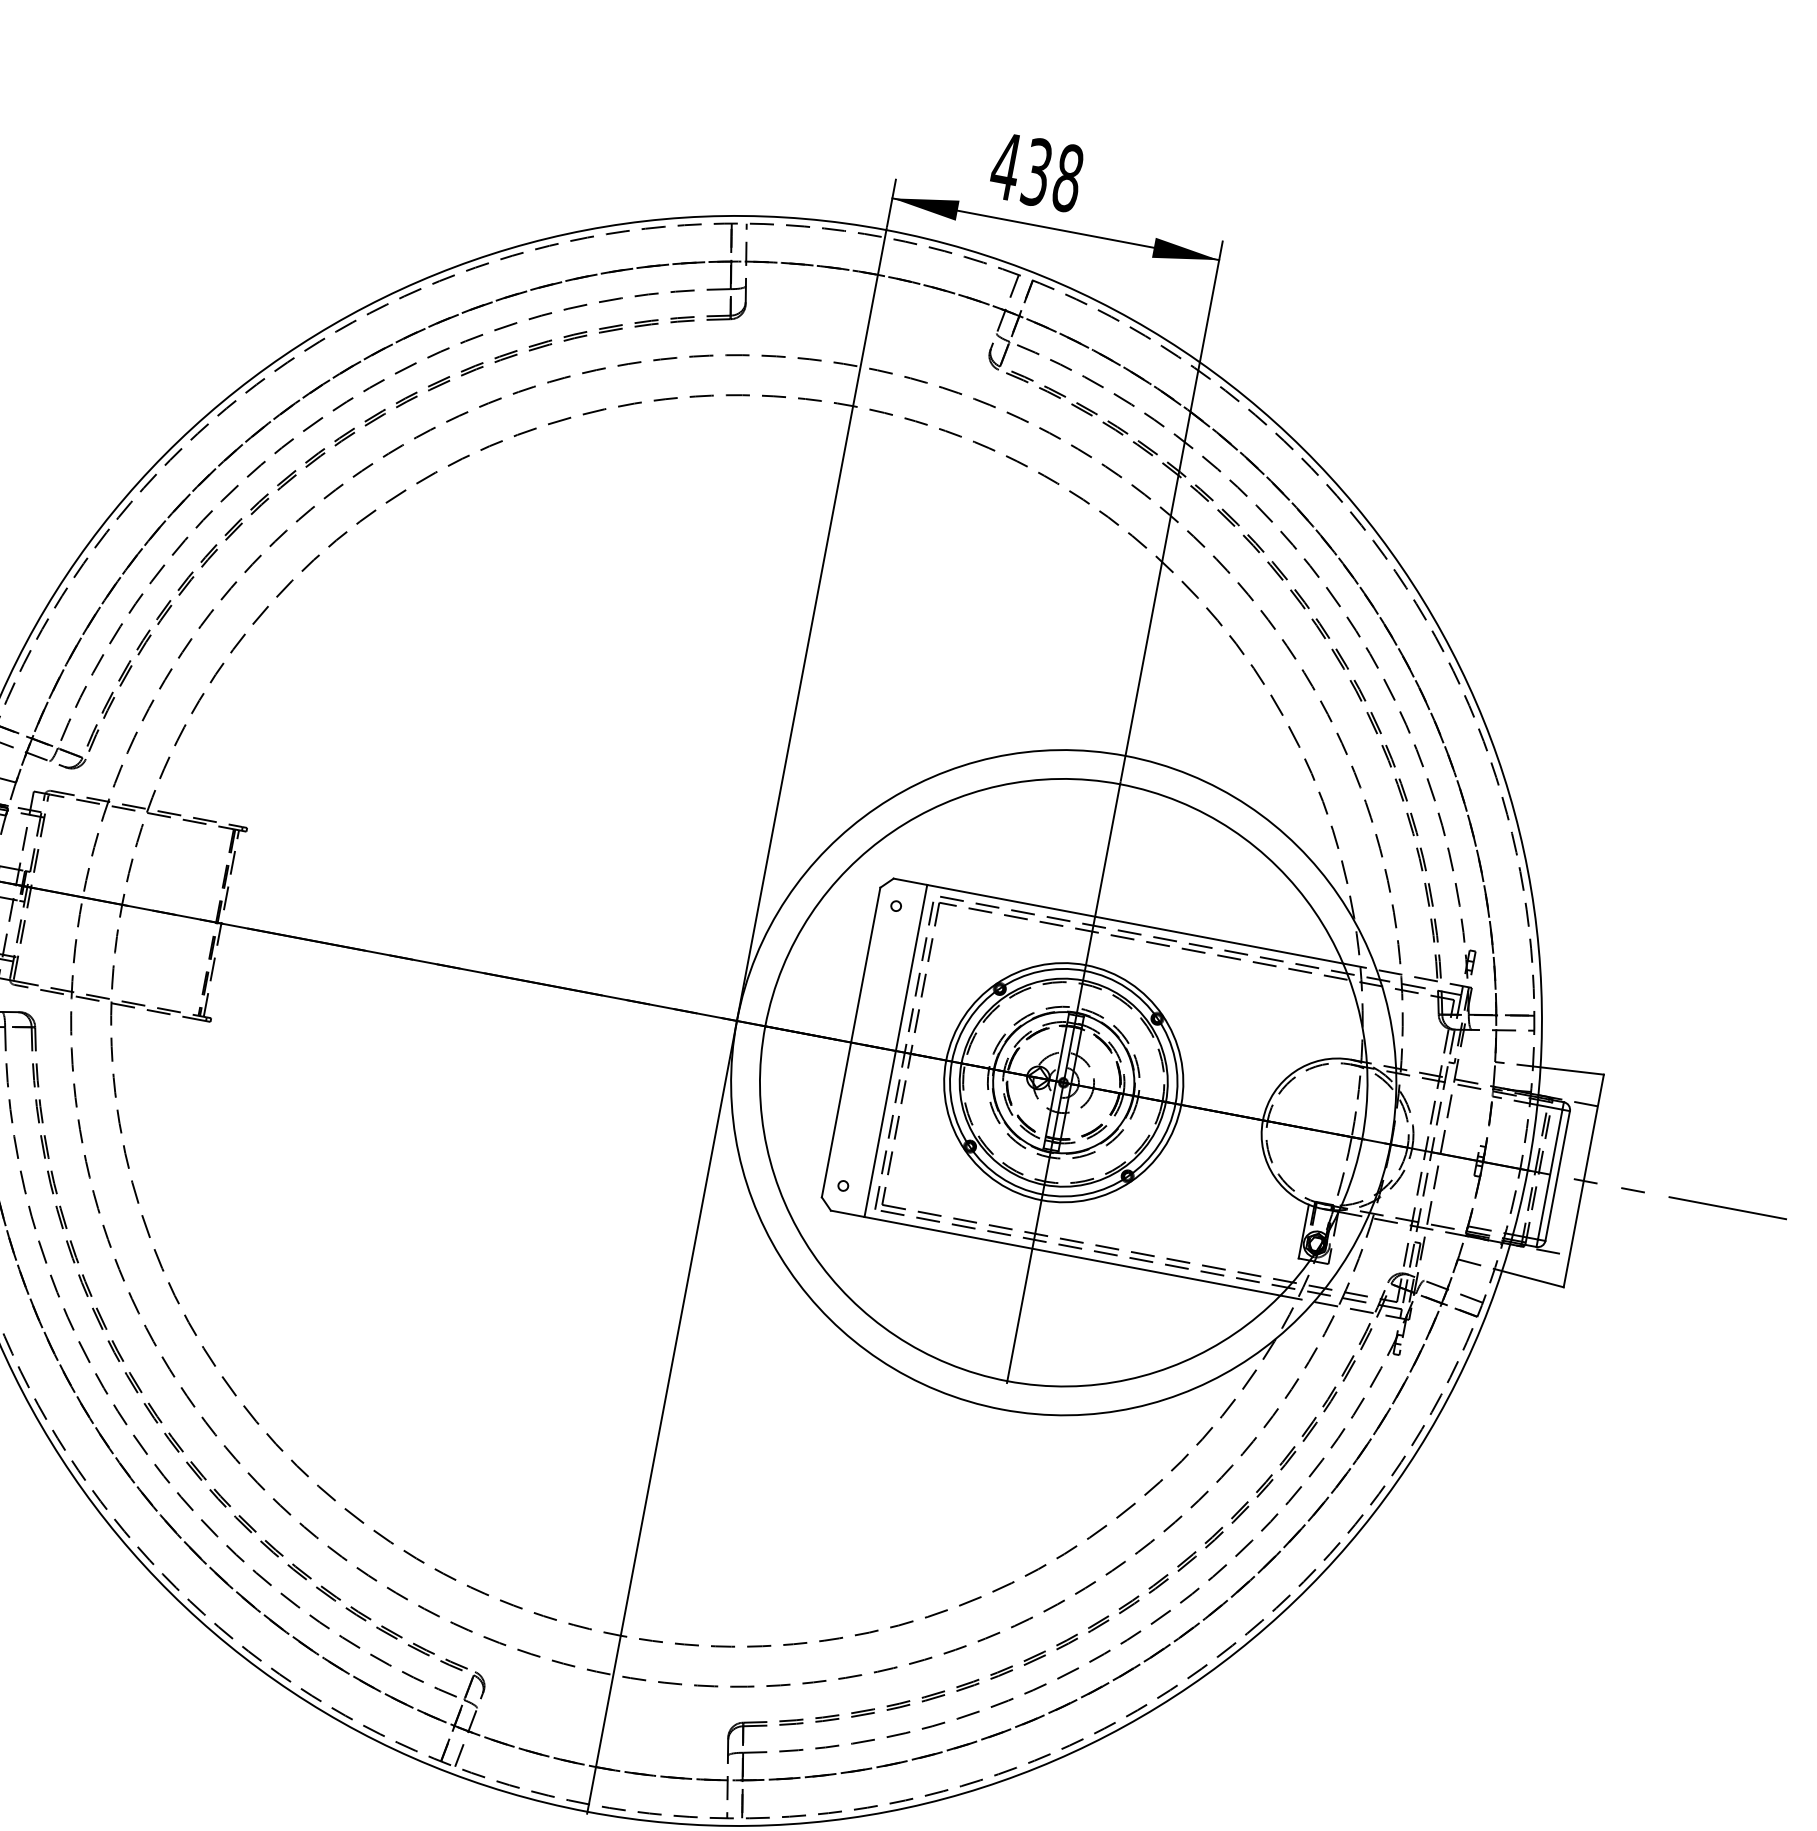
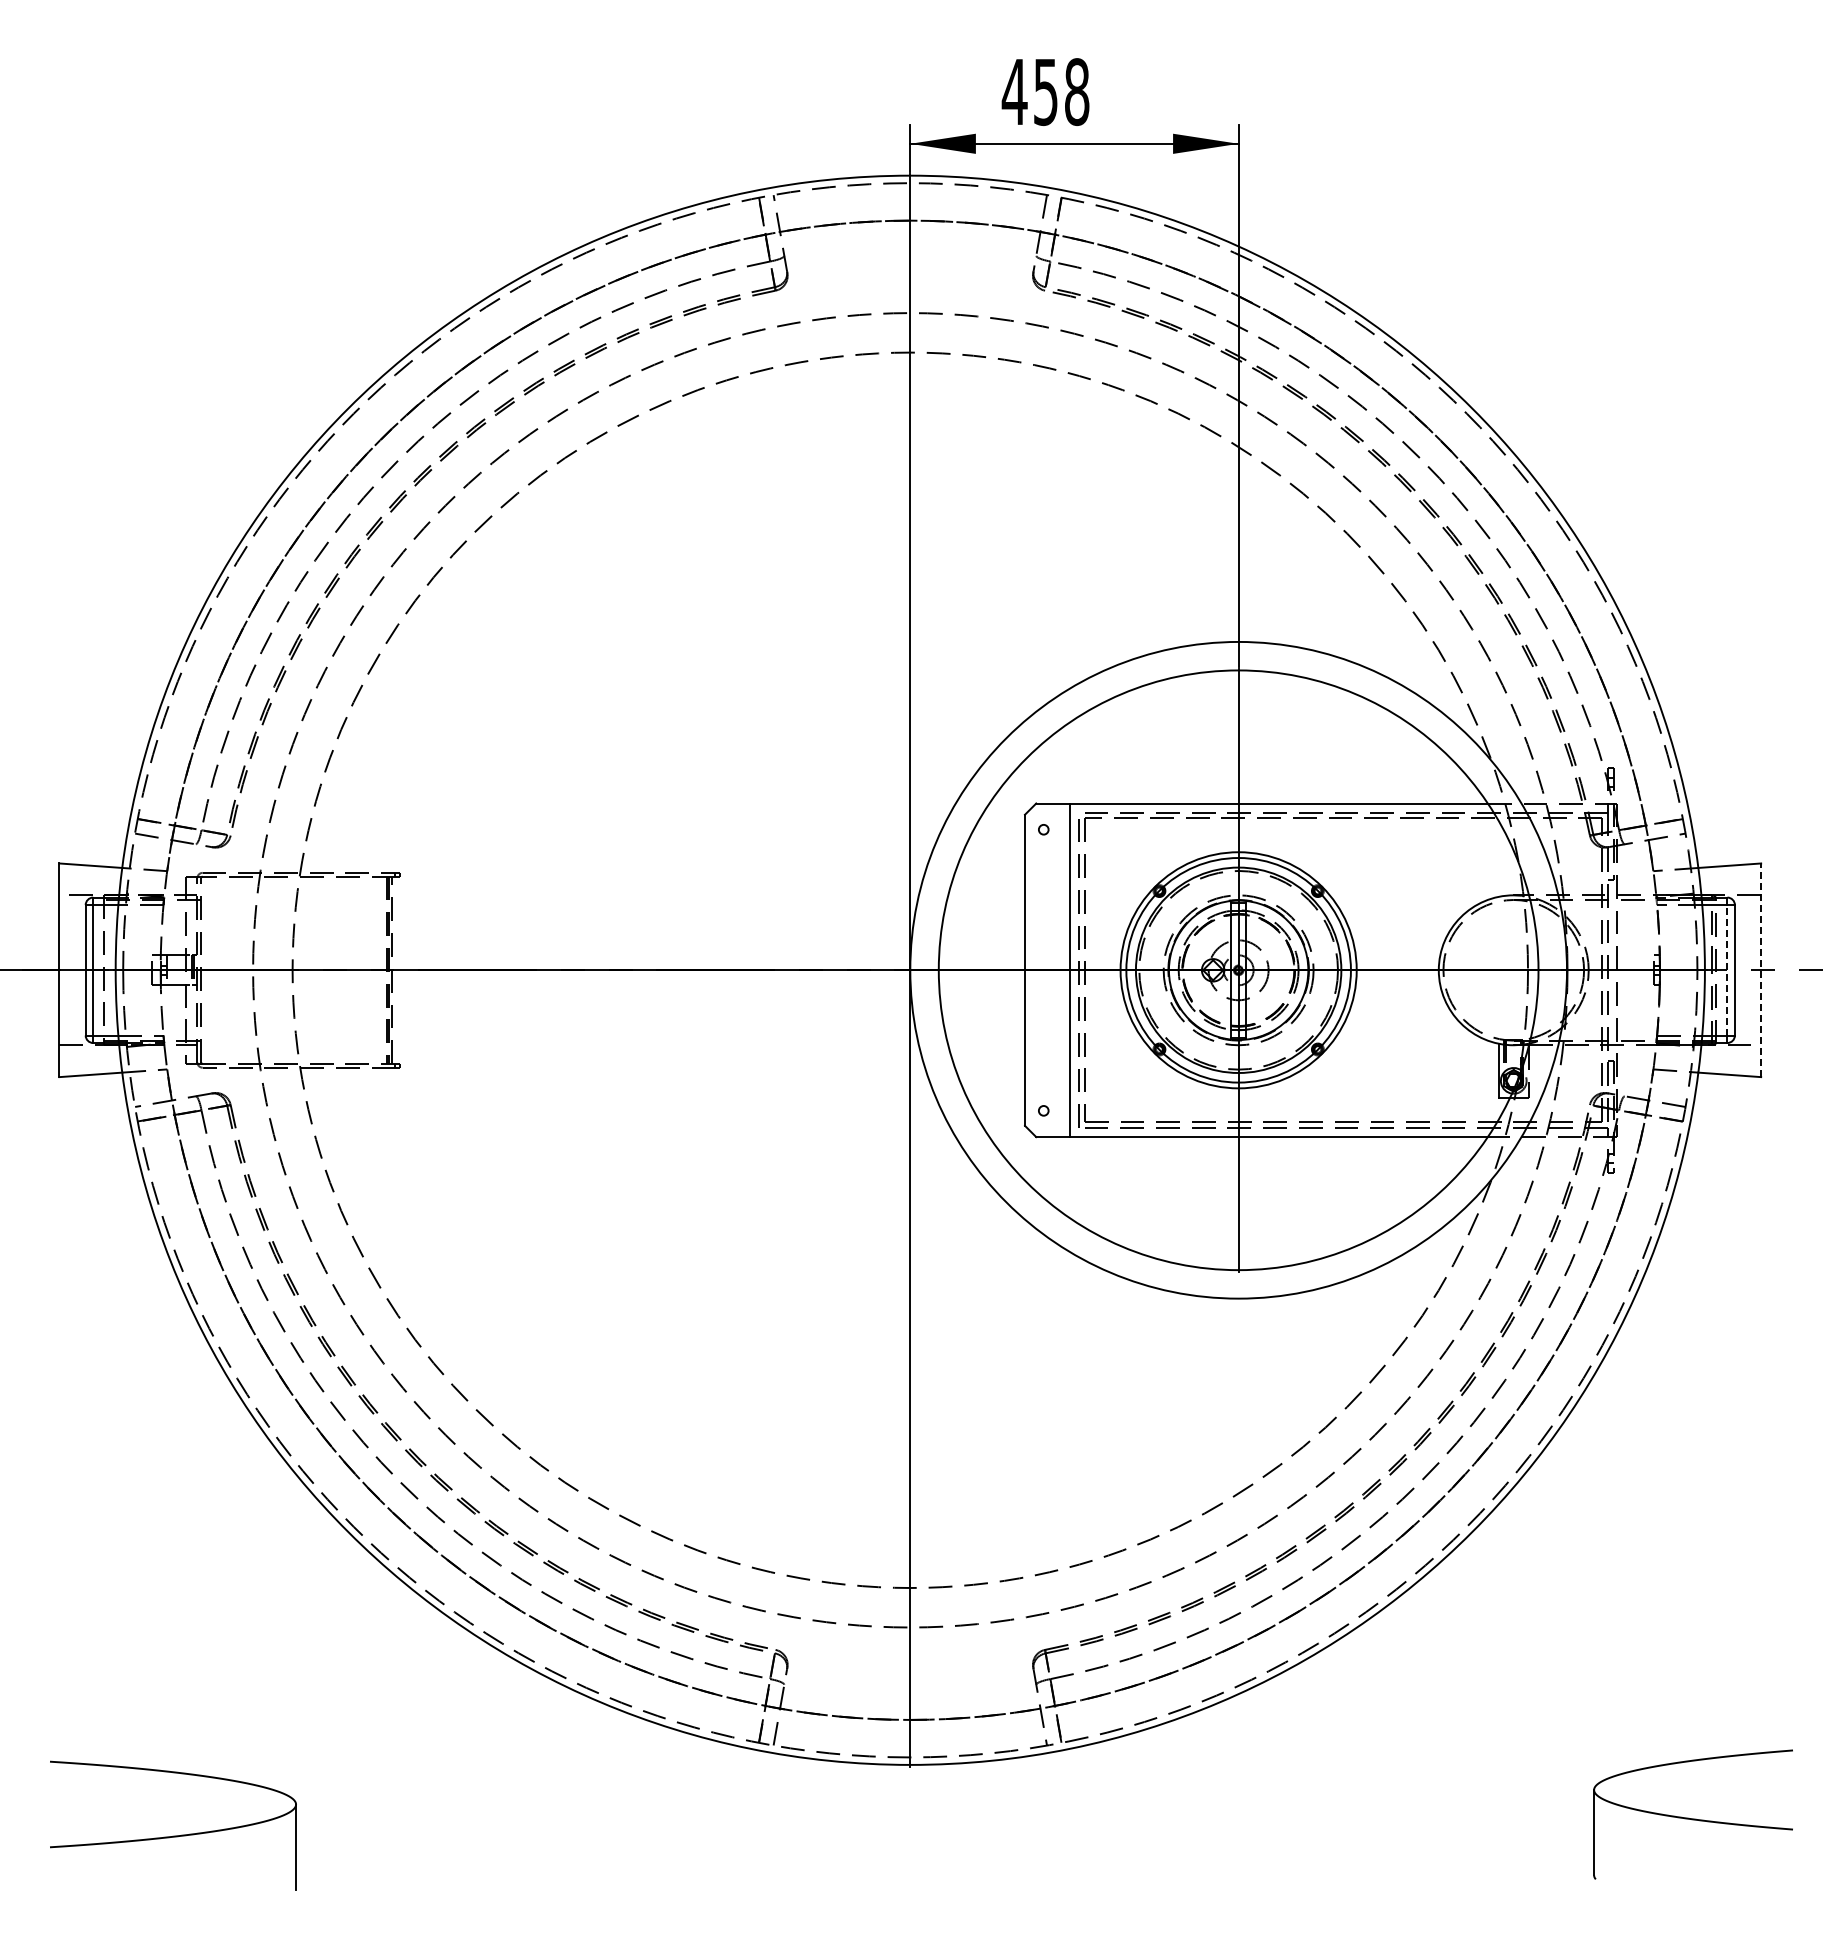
text: (1036, 171) -> (1045, 91), 438 -> 458
line: (1550, 1173) -> (1727, 969), solid -> dashed
line: (1584, 1181) -> (1761, 970), solid -> dashed

